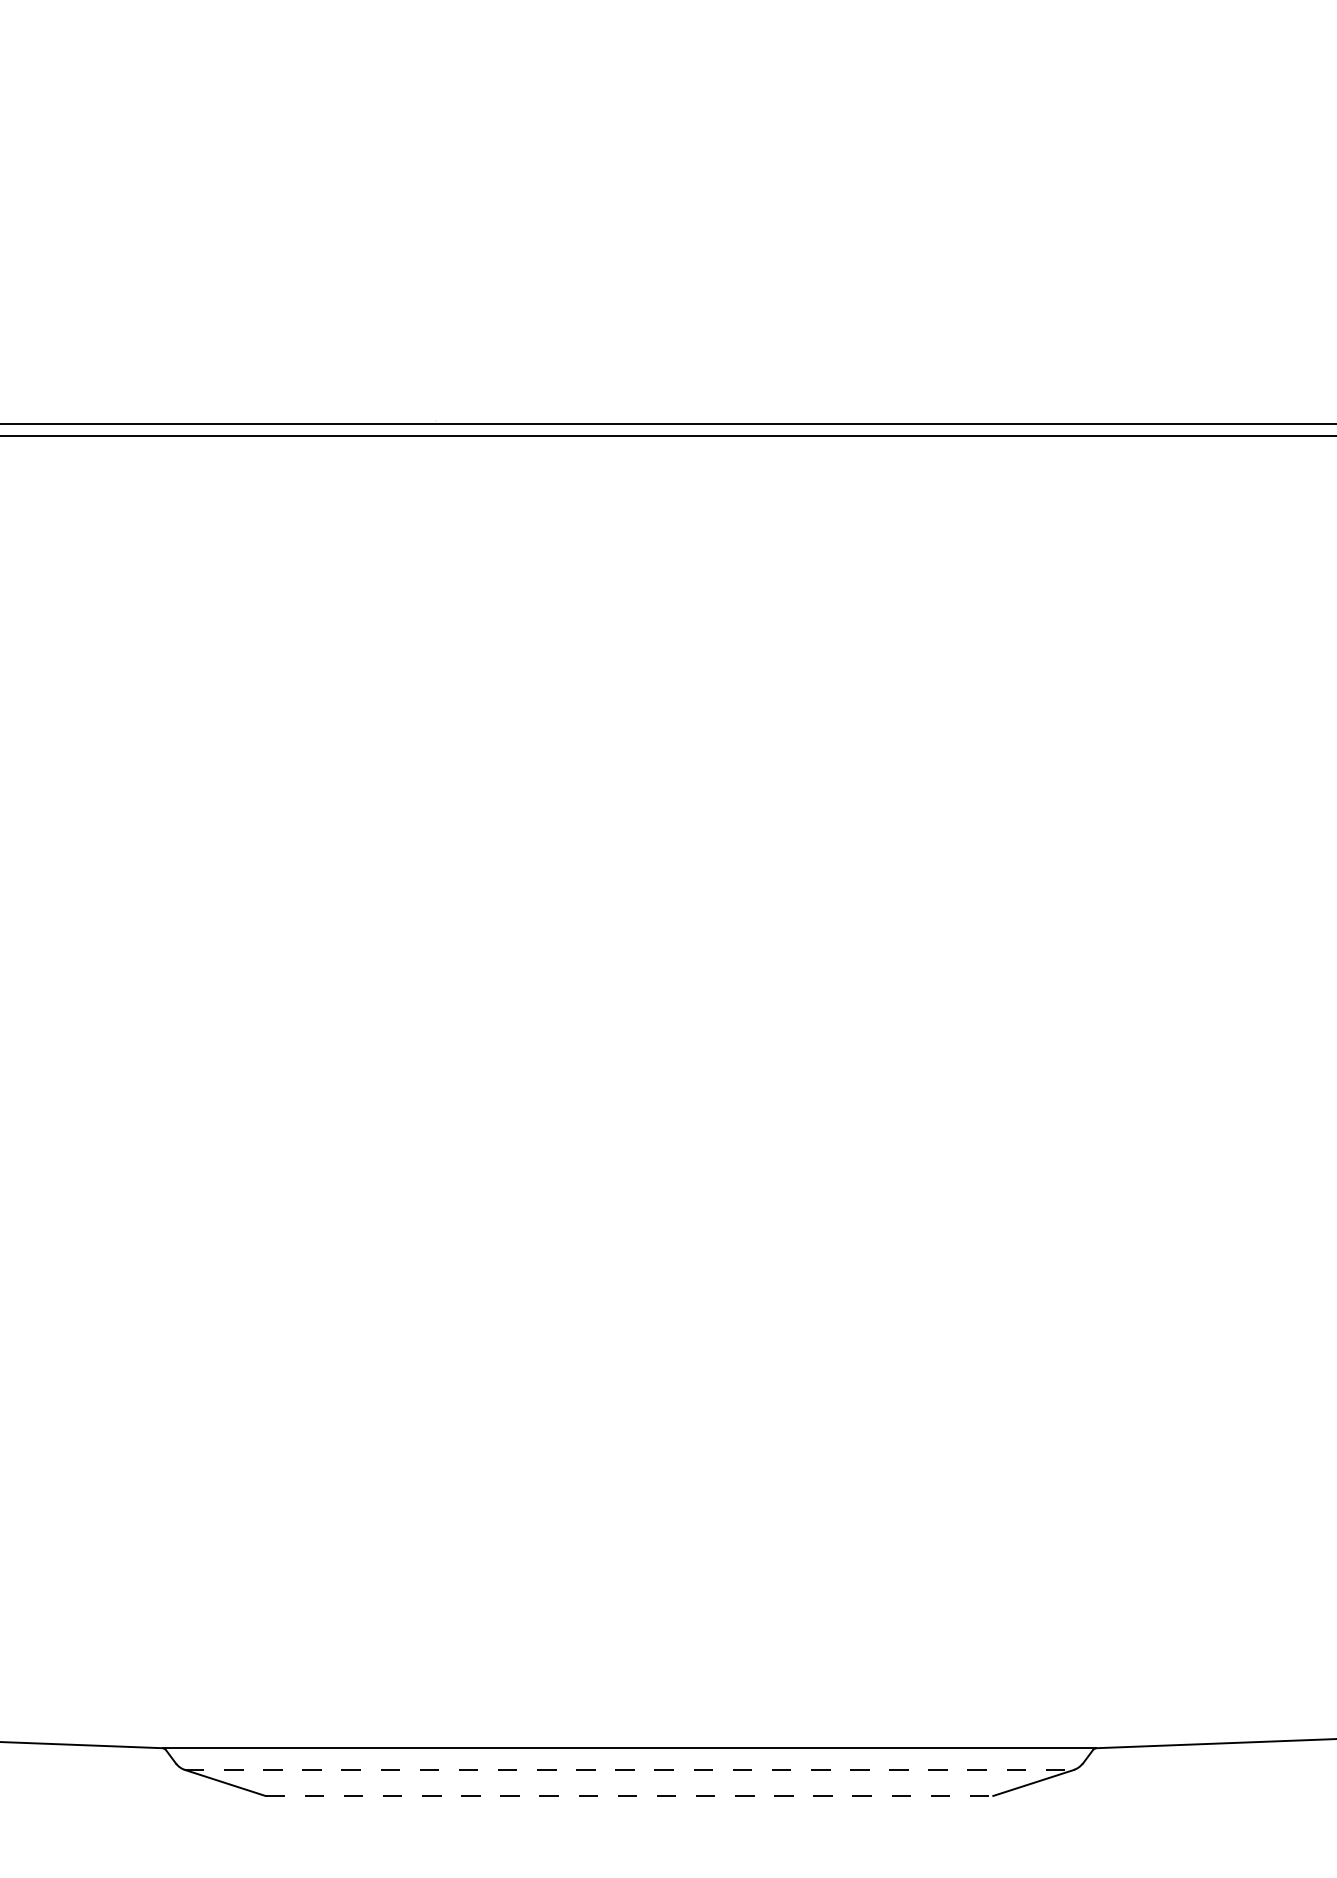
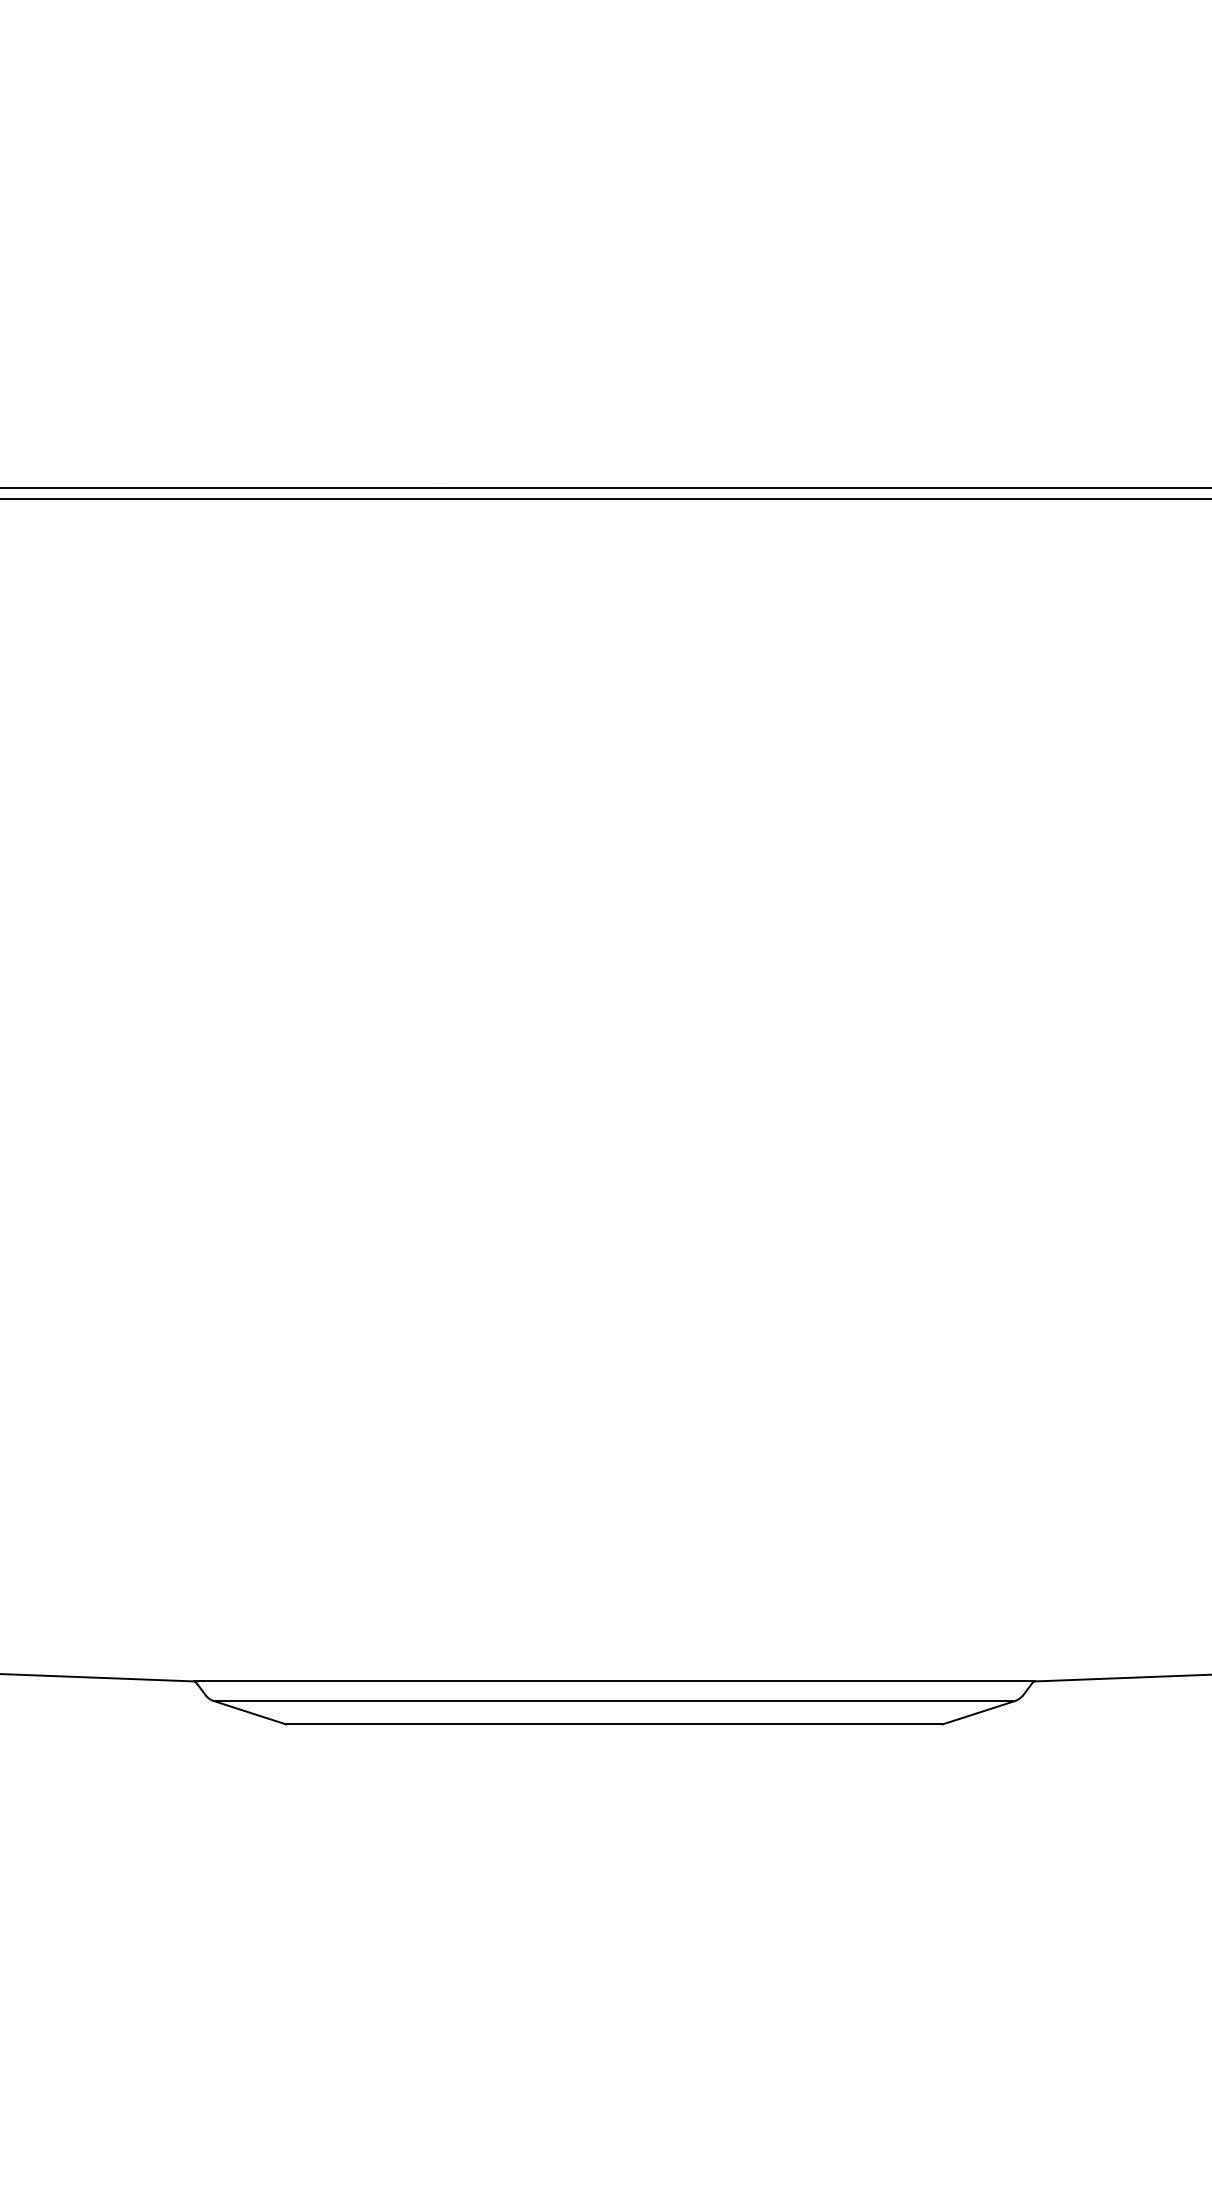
line: (629, 1770) -> (614, 1701), dashed -> solid
line: (629, 1796) -> (614, 1724), dashed -> solid

